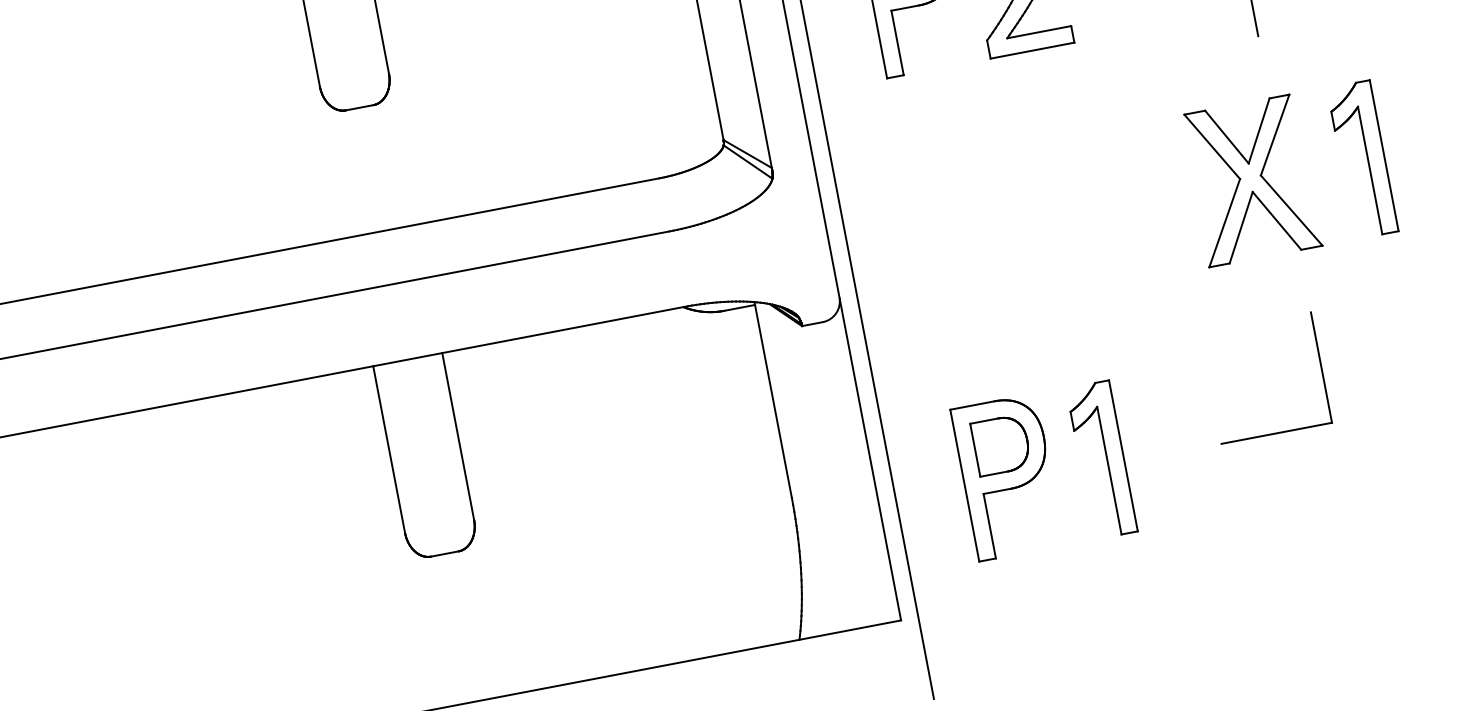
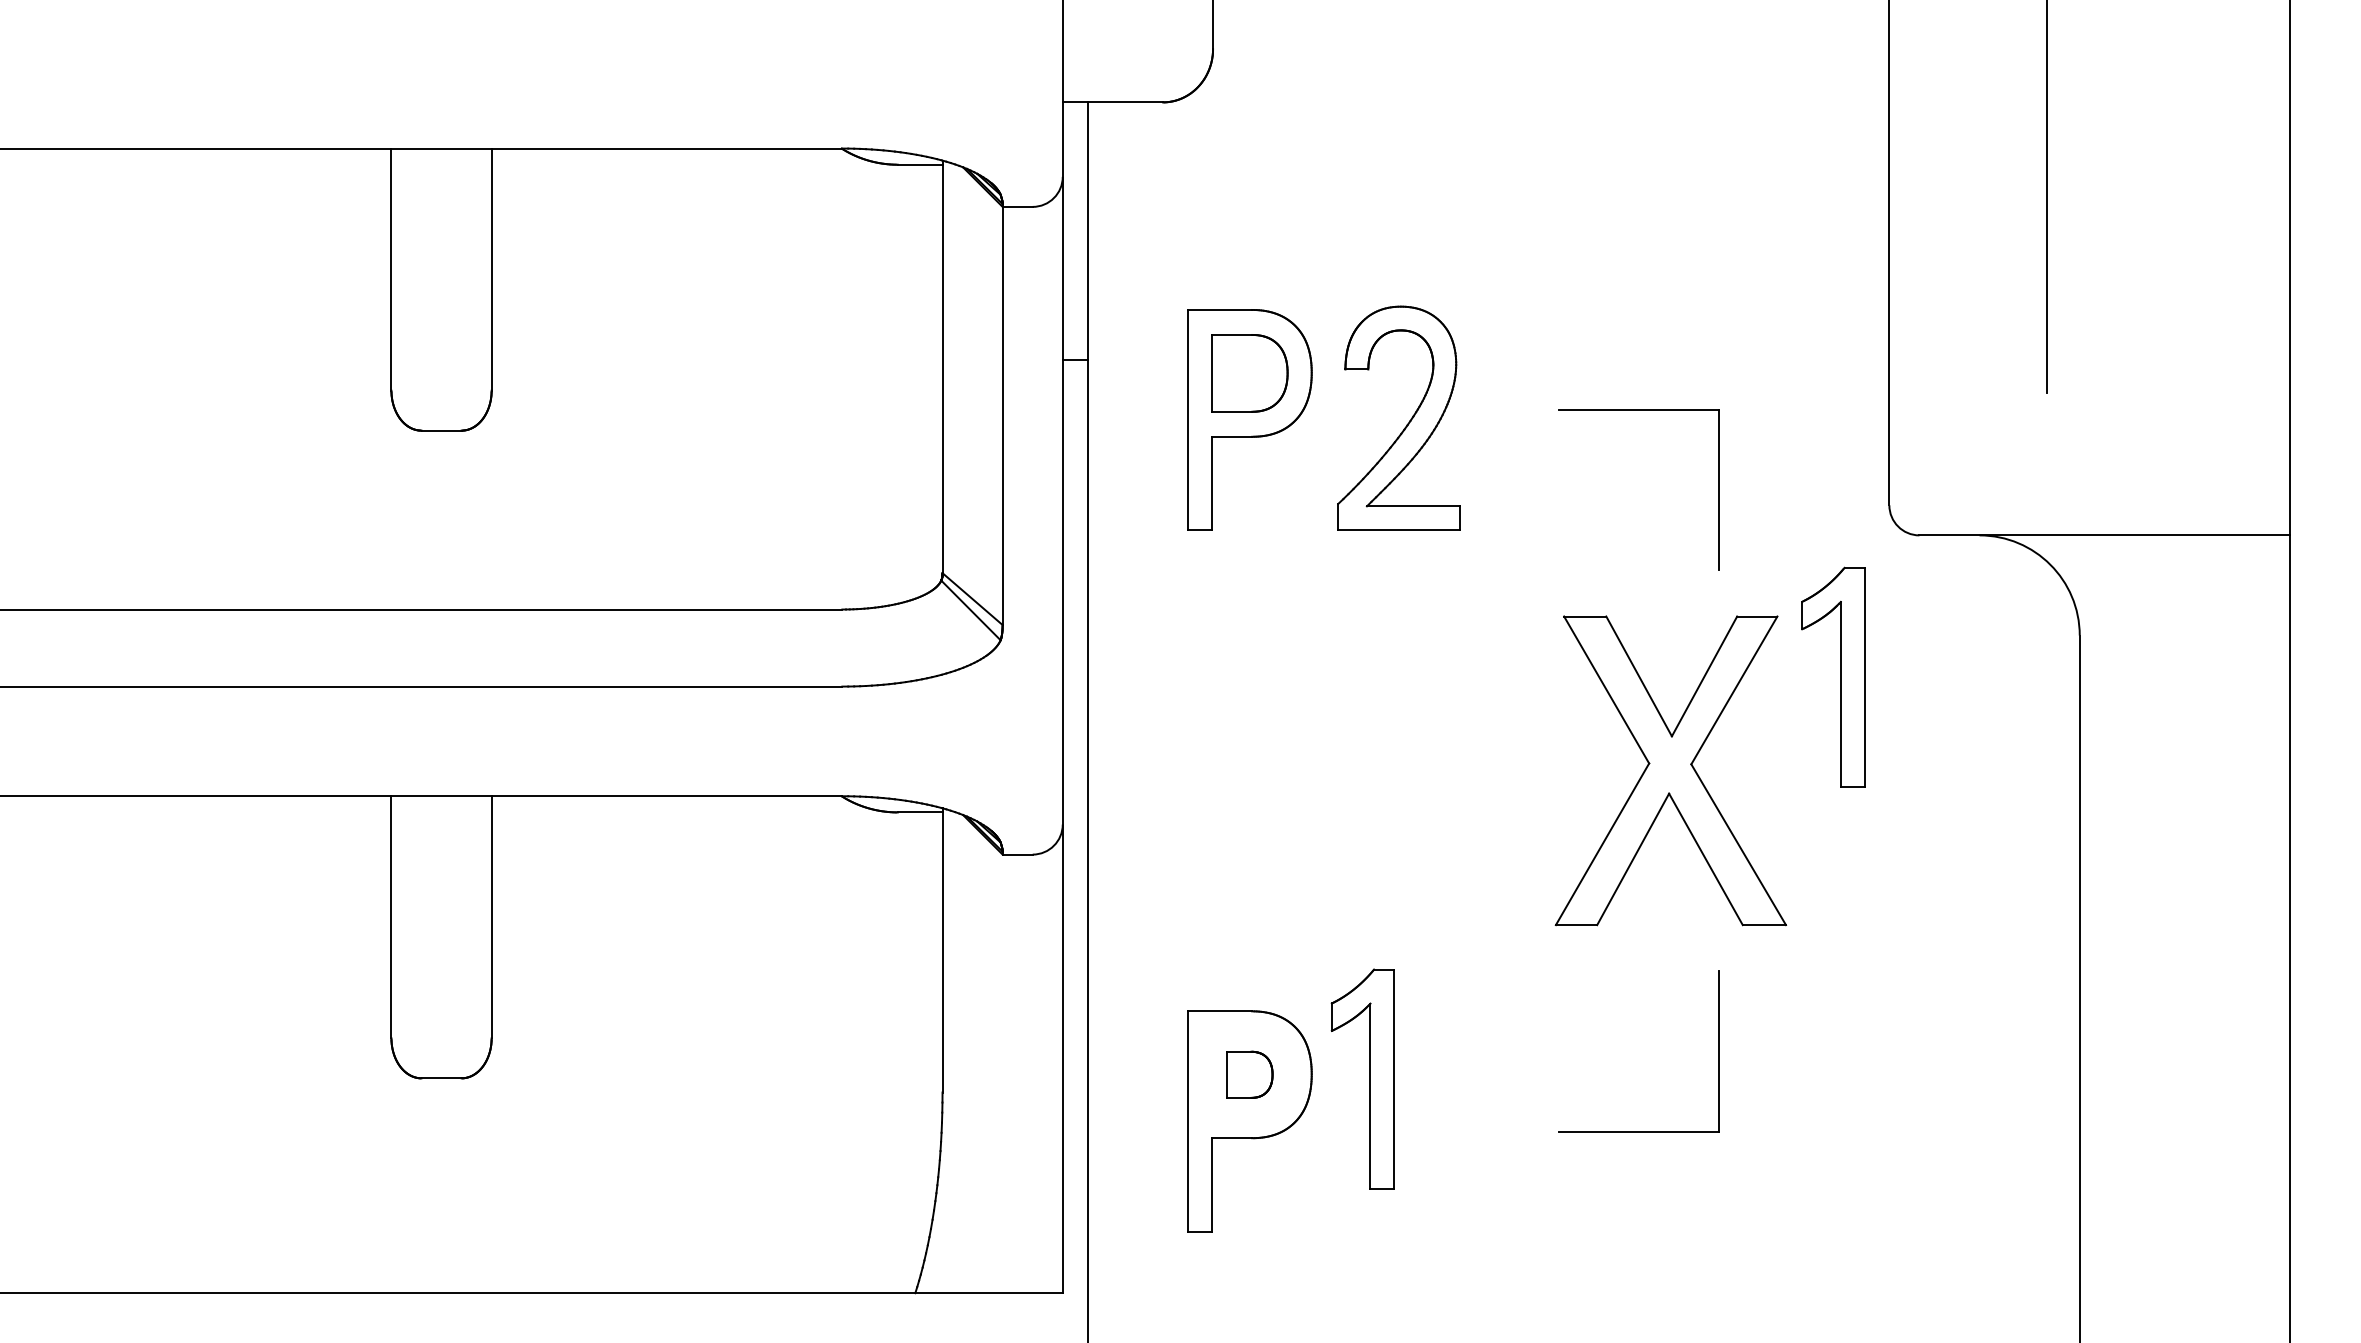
part: (1367, 158) -> (1840, 676), moved
part: (1251, 180) -> (1670, 770), size x1.4
part: (1000, 445) -> (1249, 1074), size x0.6
part: (1106, 458) -> (1369, 1078), moved

